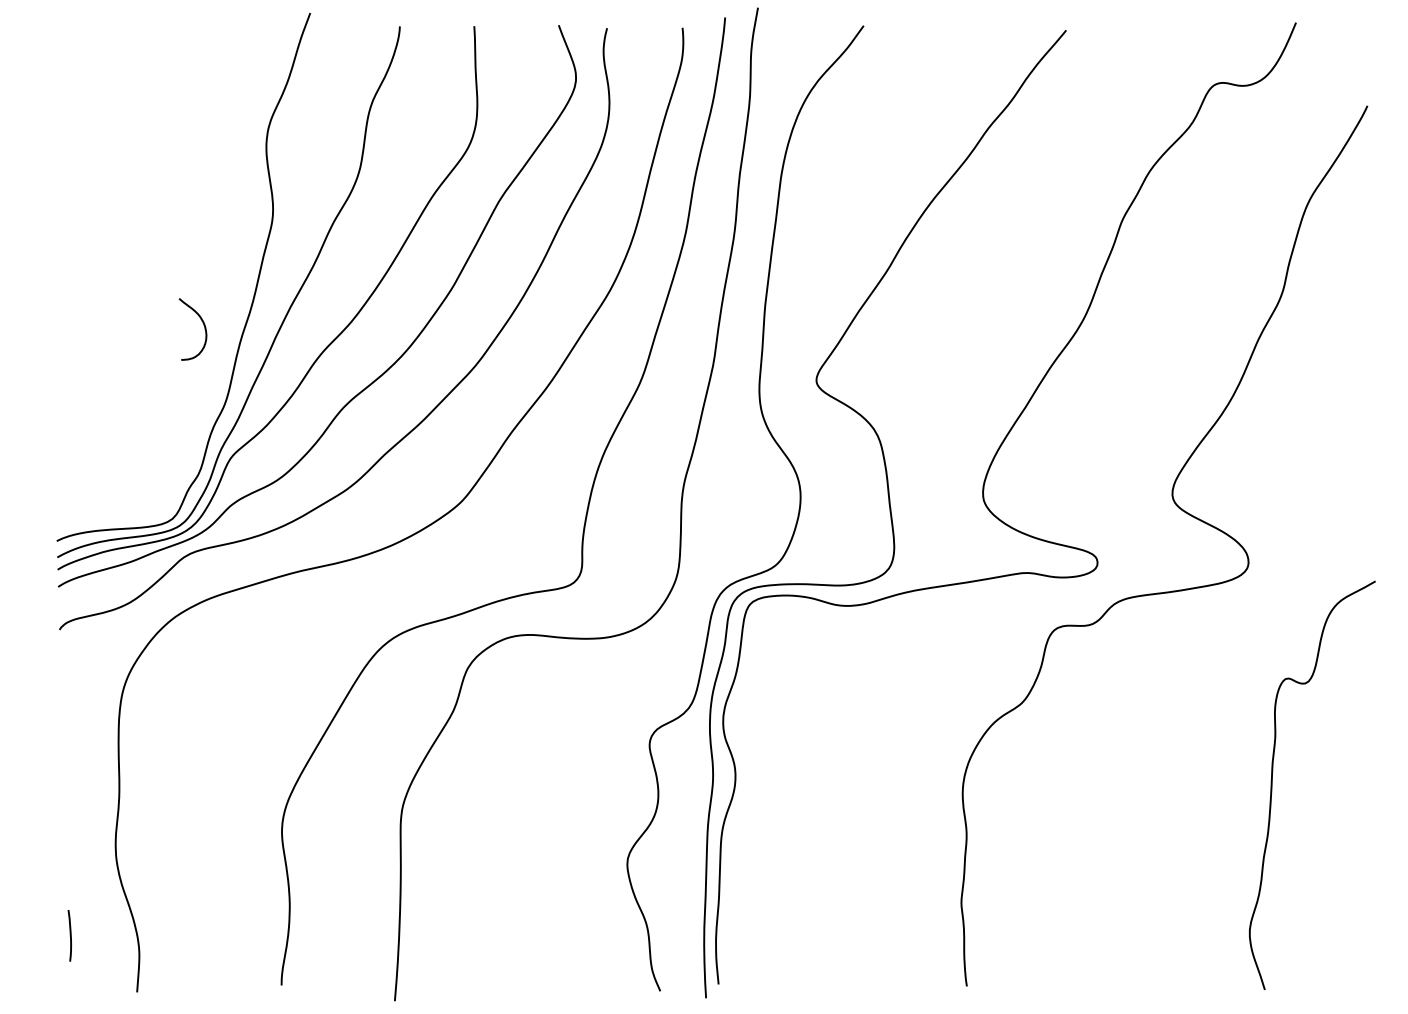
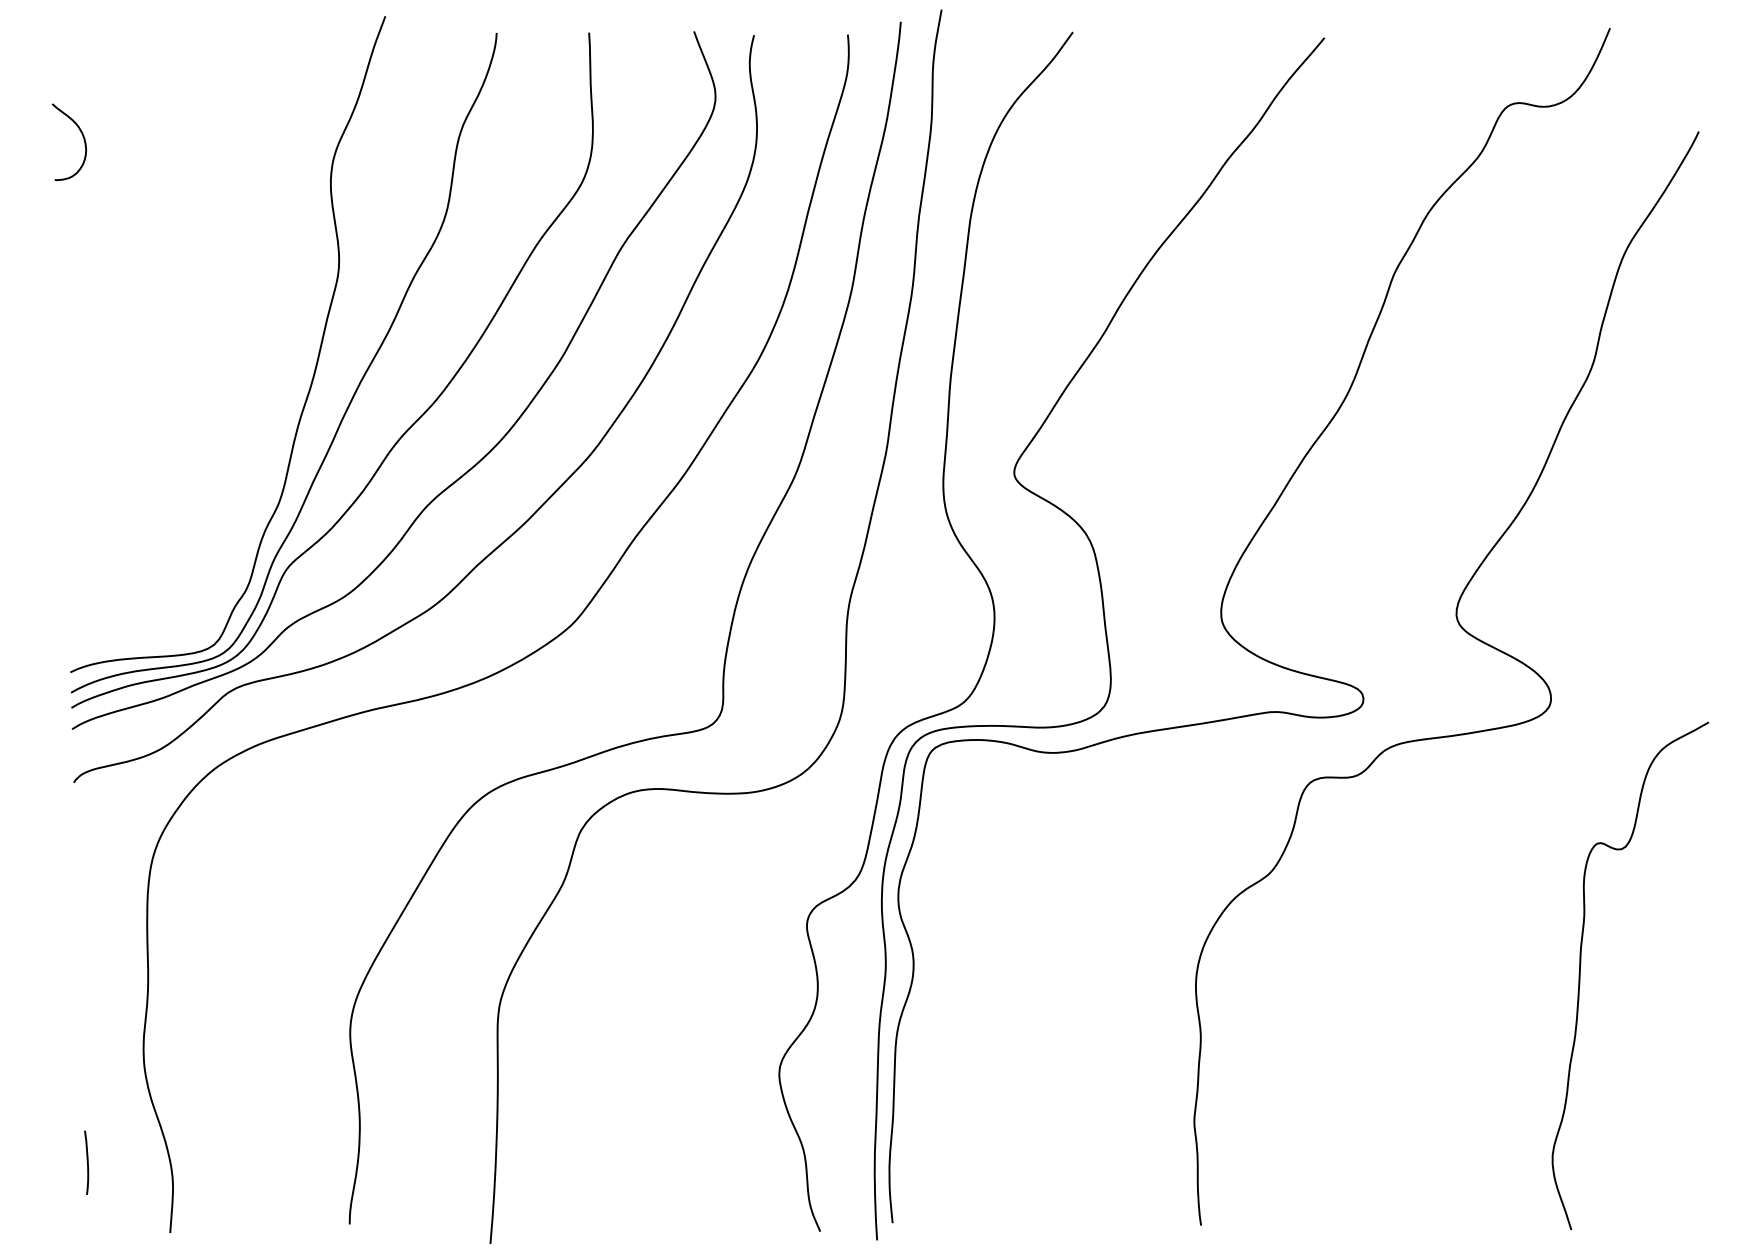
curve: (202, 323) -> (81, 134), moved

